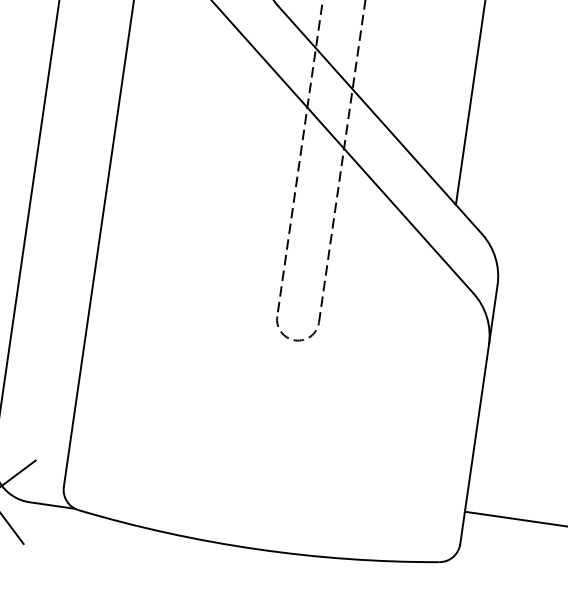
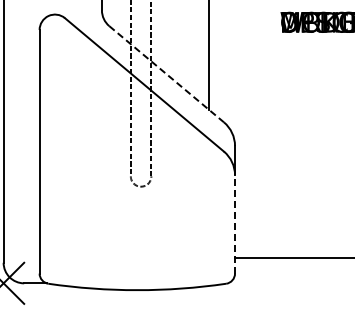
line: (379, 120) -> (166, 74), solid -> dashed
line: (475, 442) -> (235, 223), solid -> dashed

